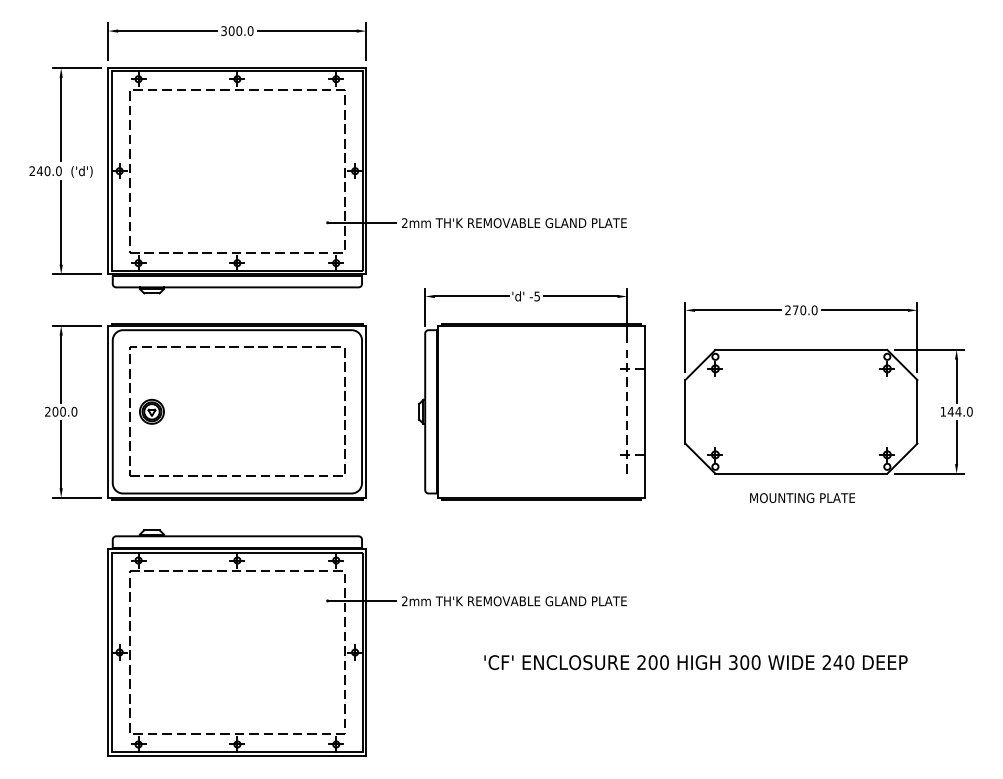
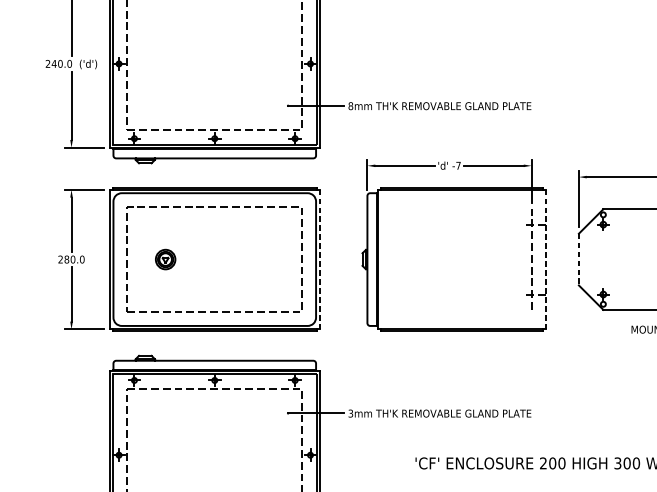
text: (404, 222) -> (350, 105), 2mm -> 8mm
text: (536, 296) -> (457, 165), -5 -> -7
text: (55, 411) -> (66, 259), 200.0 -> 280.0
part: (151, 411) -> (165, 259), moved
line: (366, 411) -> (319, 259), solid -> dashed
line: (644, 411) -> (545, 259), solid -> dashed
line: (685, 411) -> (579, 259), solid -> dashed
text: (404, 601) -> (350, 413), 2mm -> 3mm

